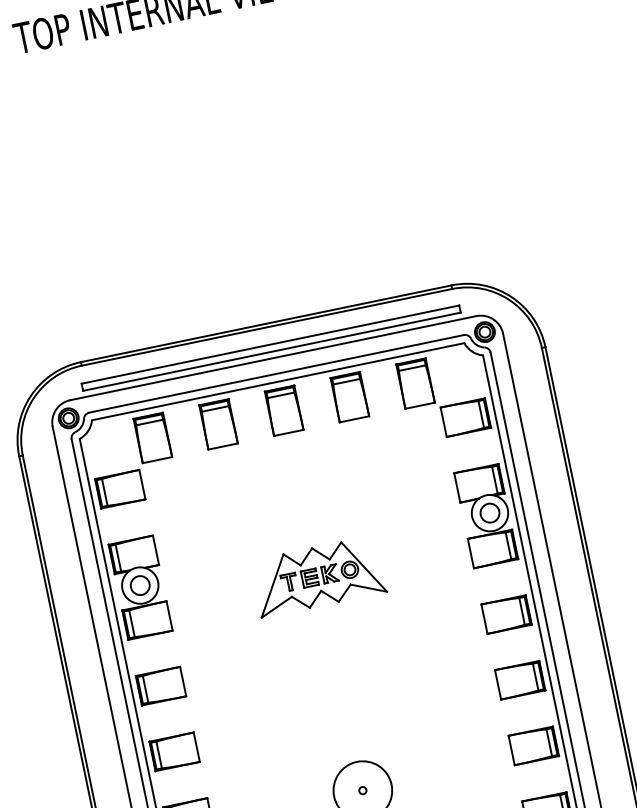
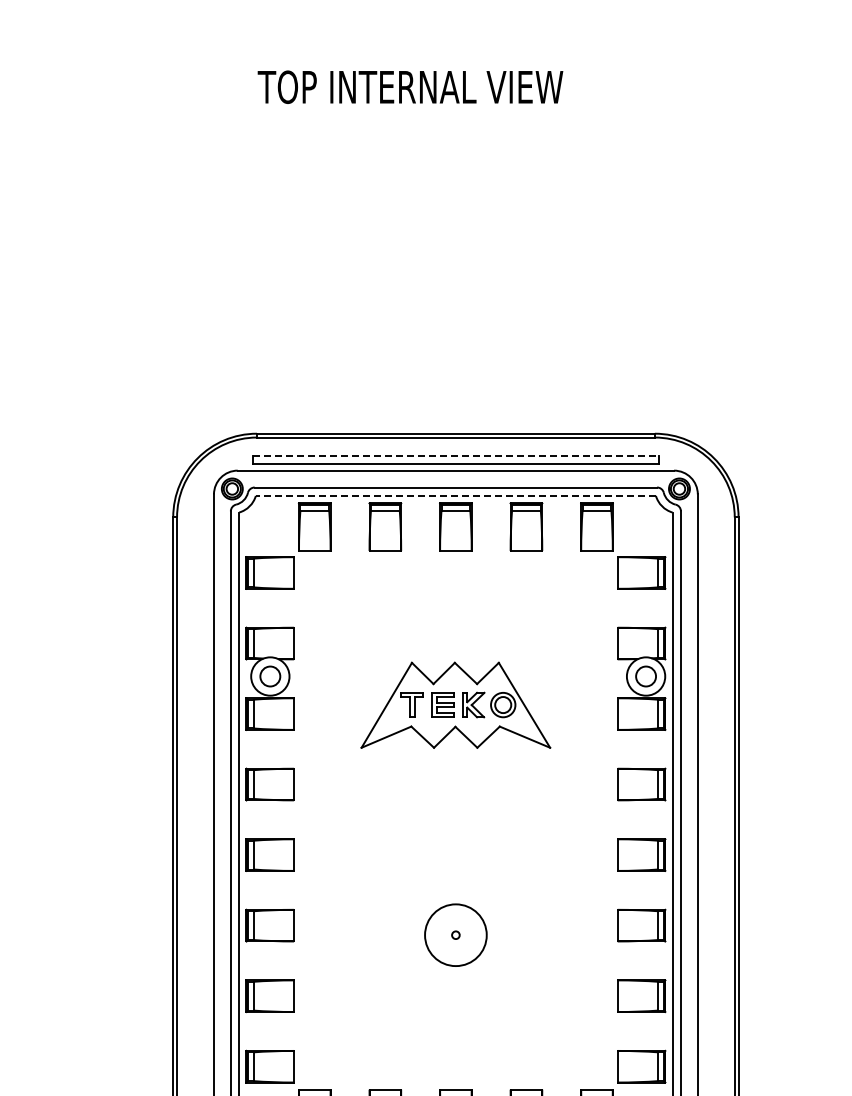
line: (270, 345) -> (455, 456), solid -> dashed
line: (277, 381) -> (455, 495), solid -> dashed
part: (318, 575) -> (455, 704), size x1.4

